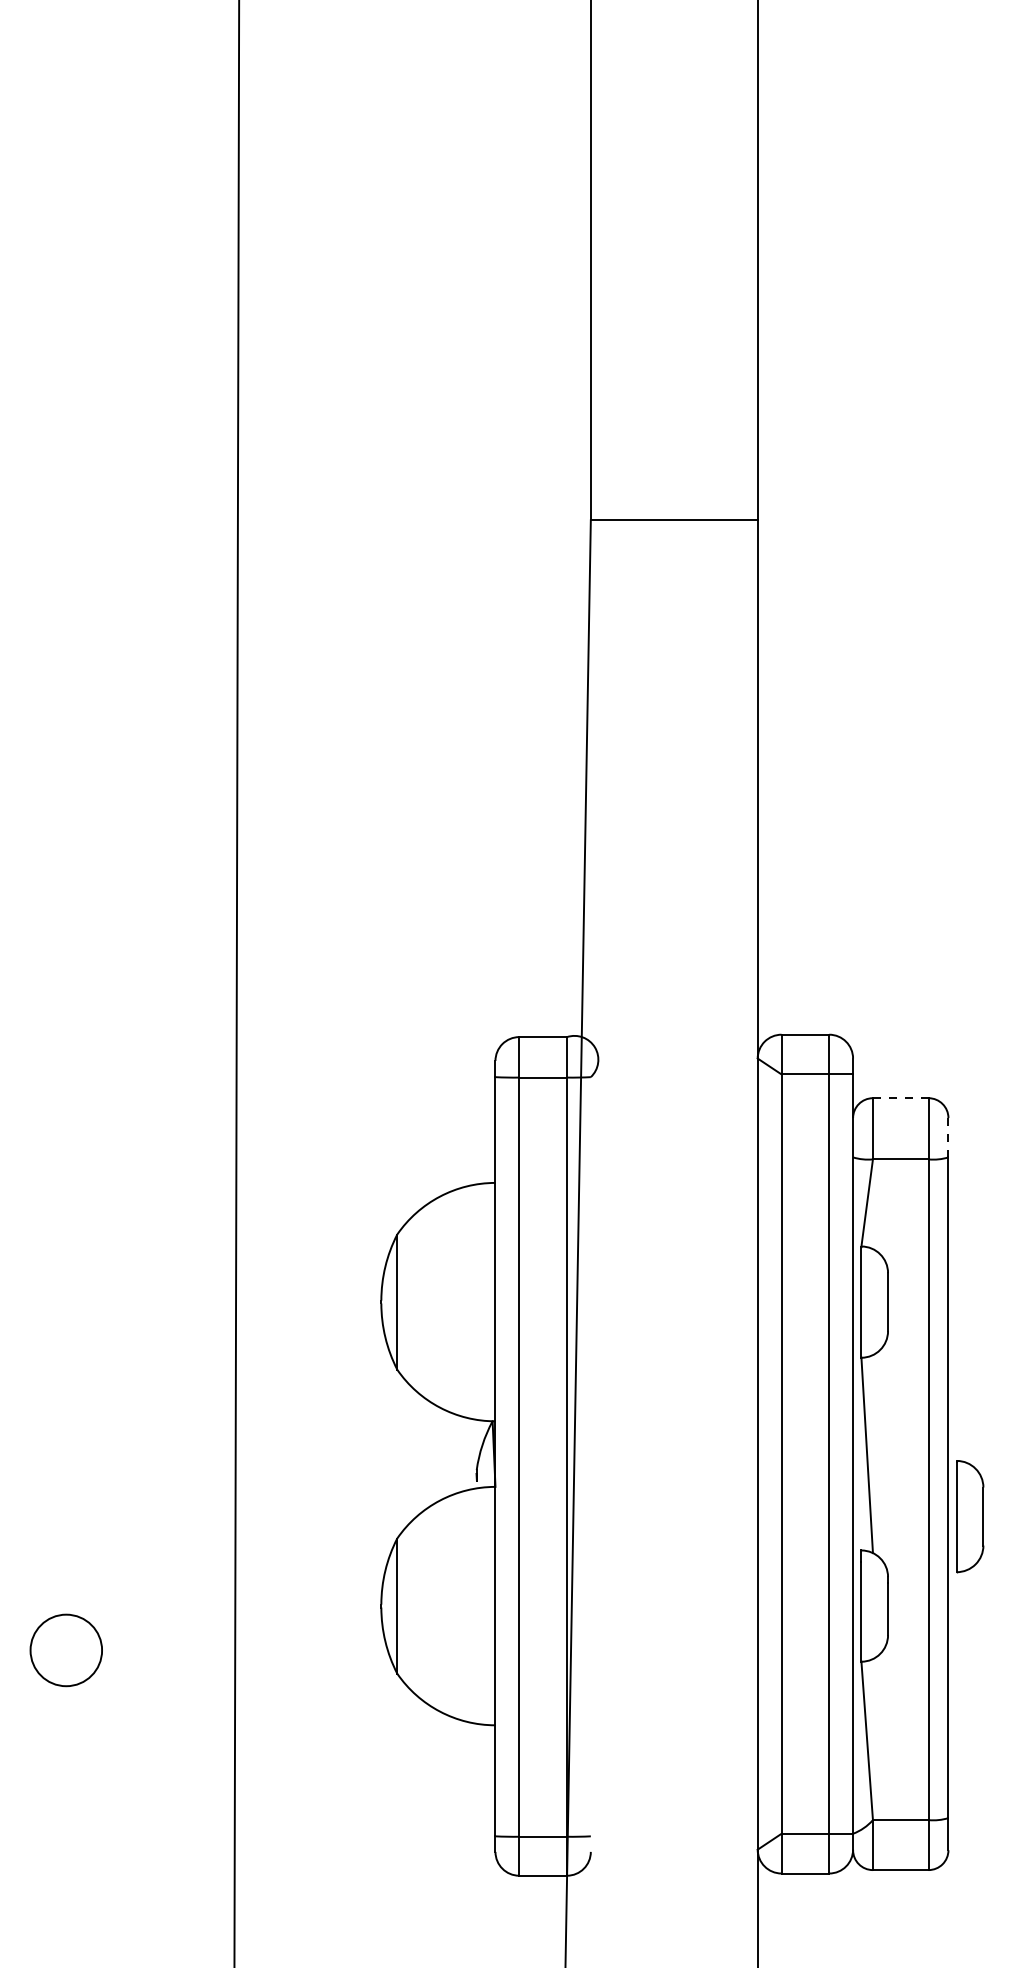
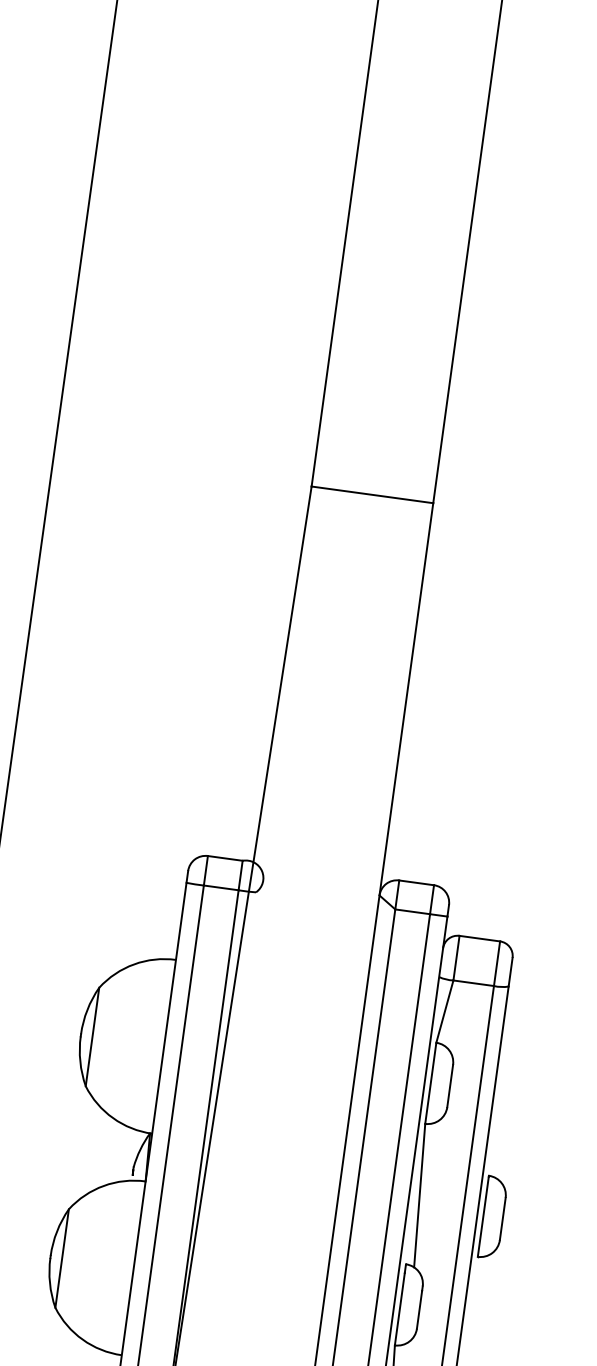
line: (900, 1098) -> (479, 938), dashed -> solid
line: (948, 1137) -> (510, 972), dashed -> solid
part: (970, 1516) -> (493, 1217), moved

